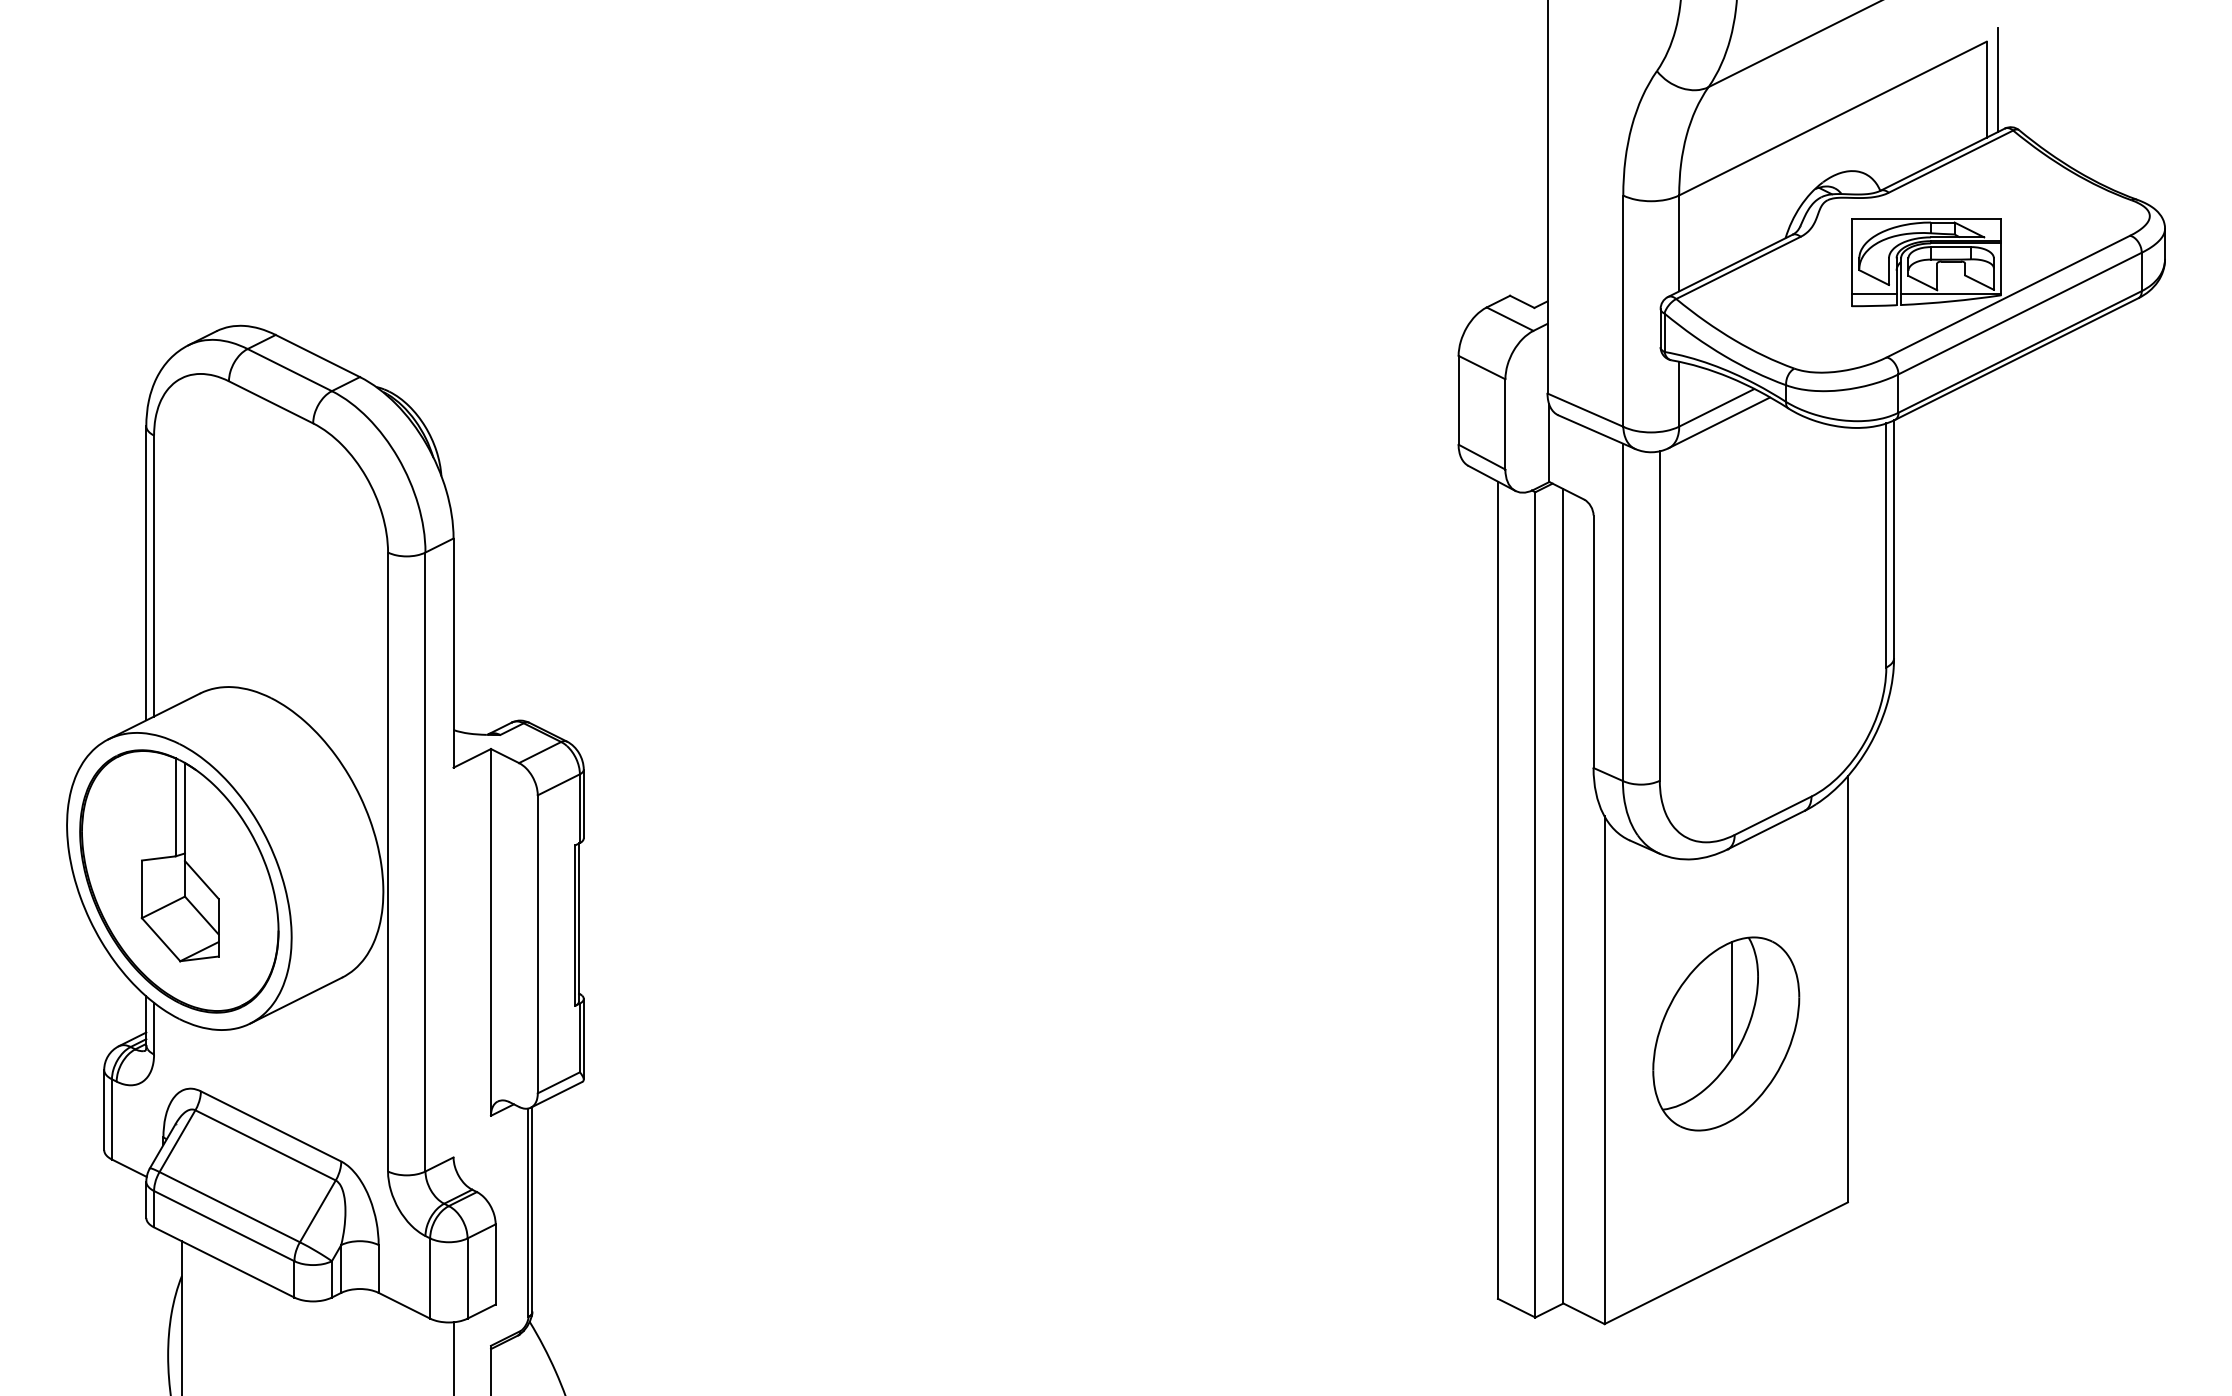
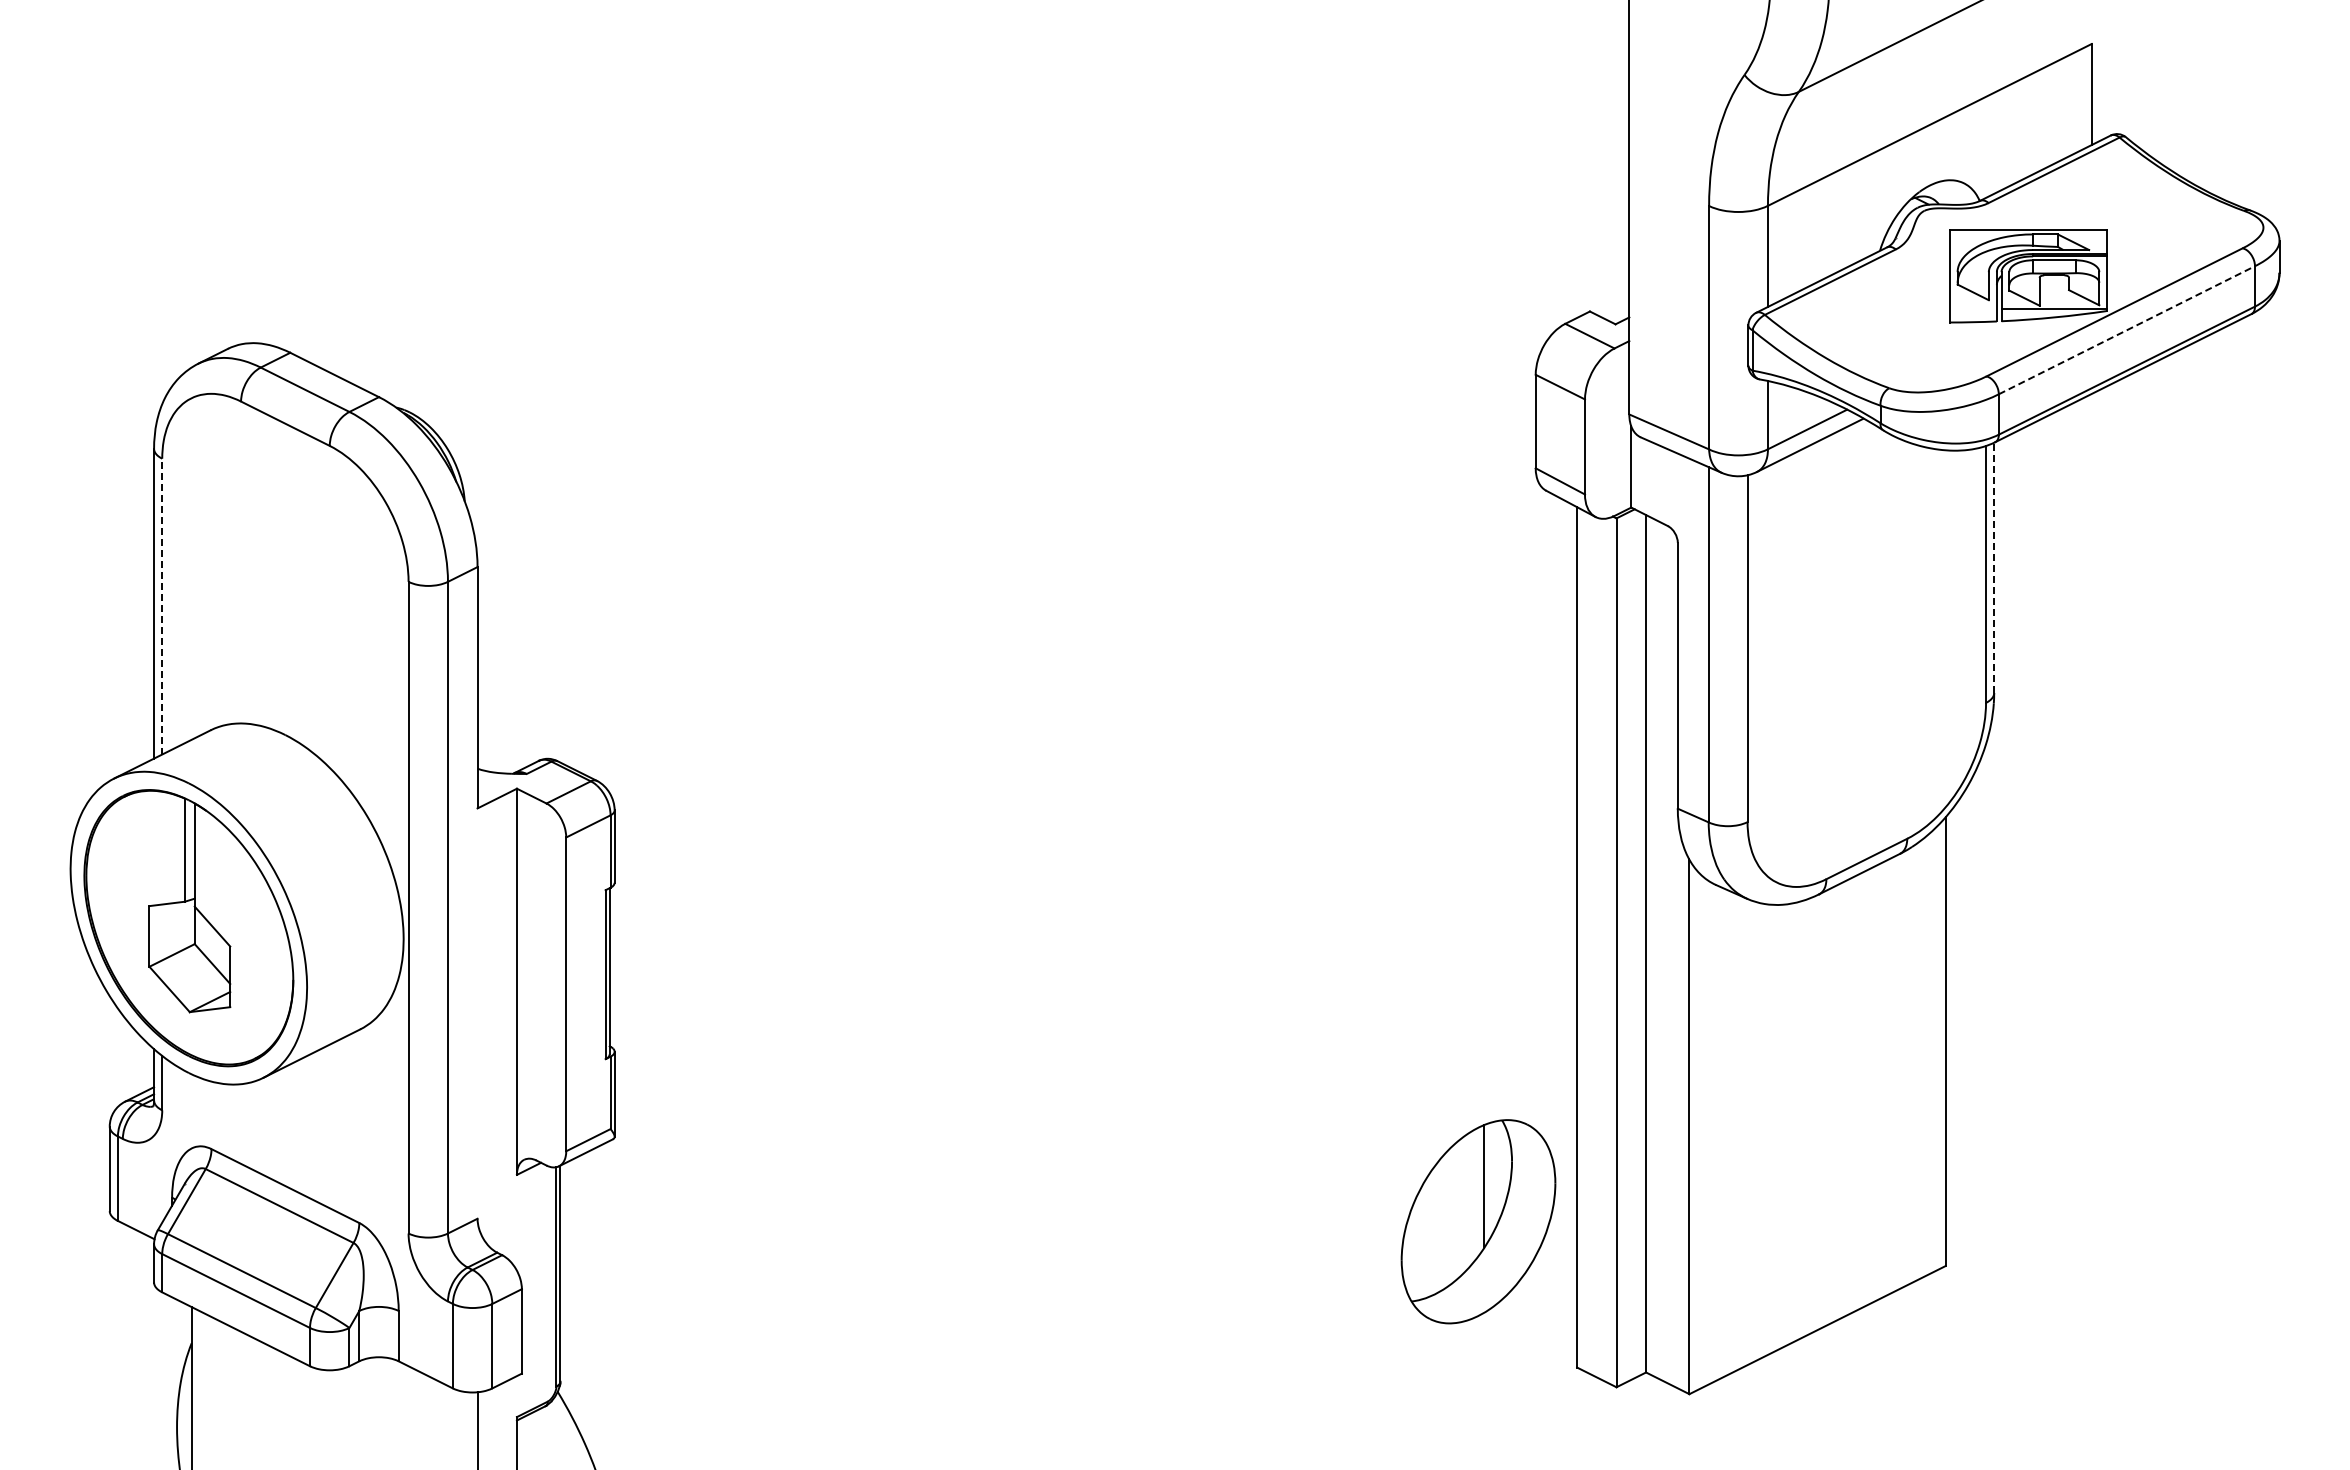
line: (1997, 79) -> (2103, 83), removed
line: (1873, 293) -> (1972, 309), removed
line: (2020, 313) -> (2127, 330), solid -> dashed
line: (1894, 538) -> (1994, 567), solid -> dashed
line: (154, 575) -> (162, 606), solid -> dashed
part: (1726, 1033) -> (1478, 1221), moved

